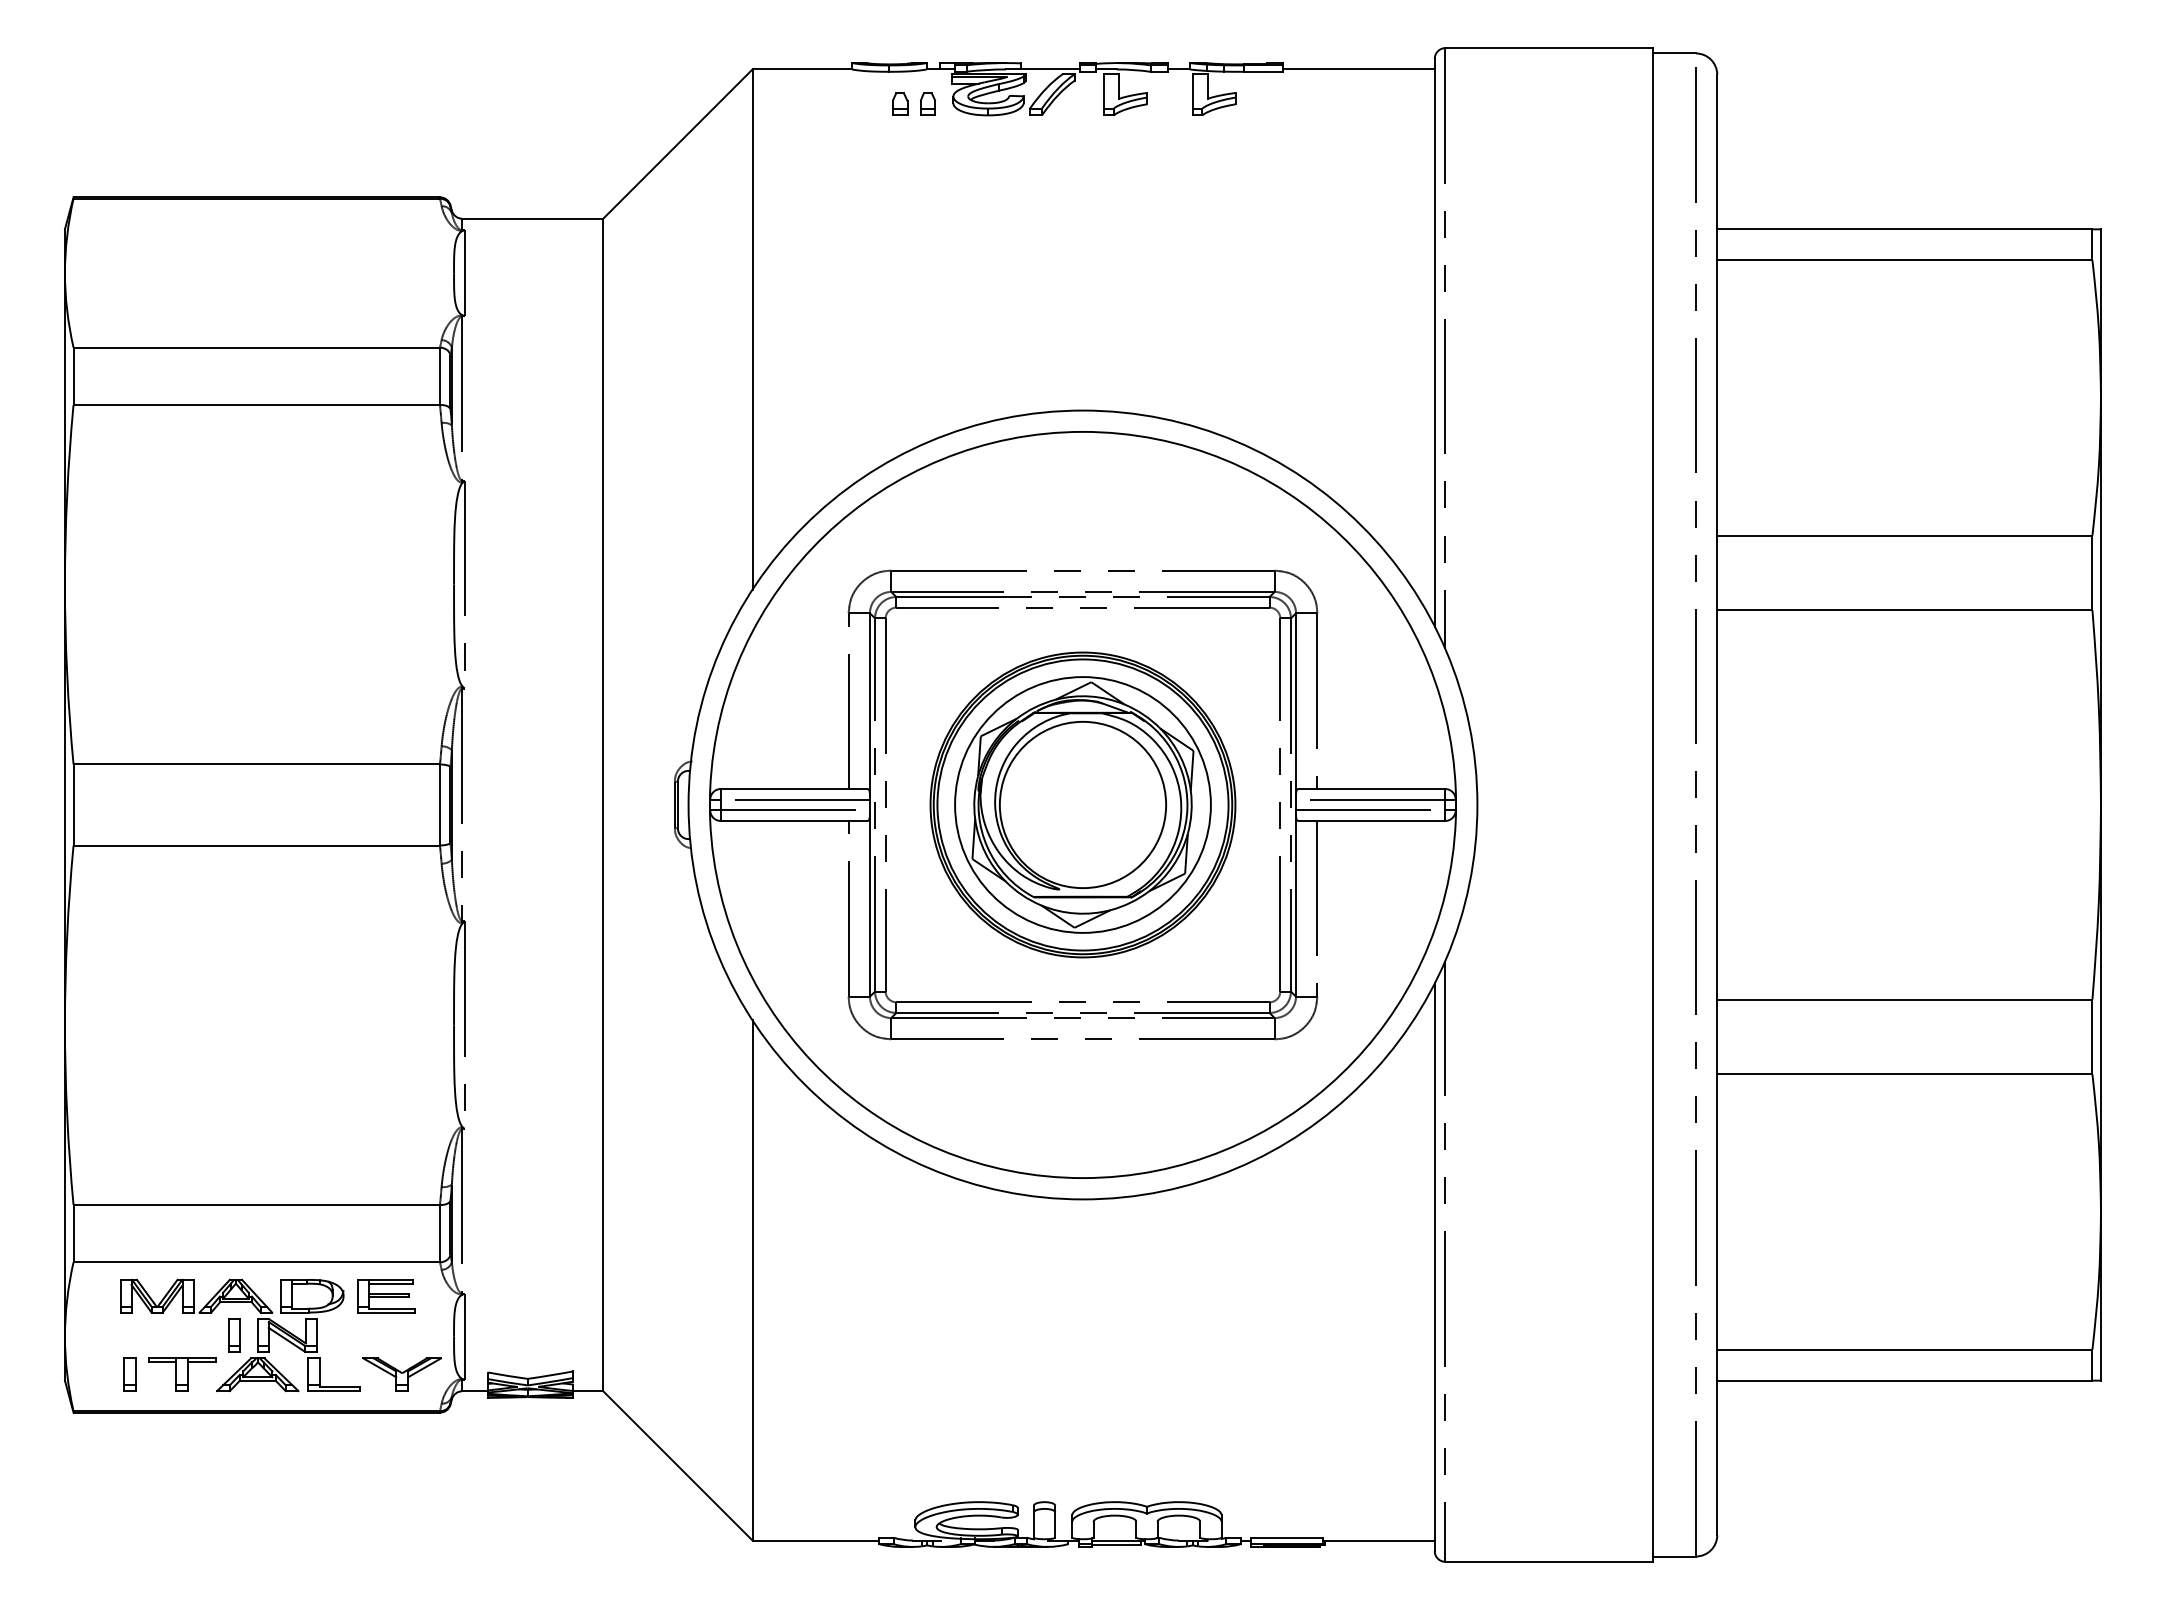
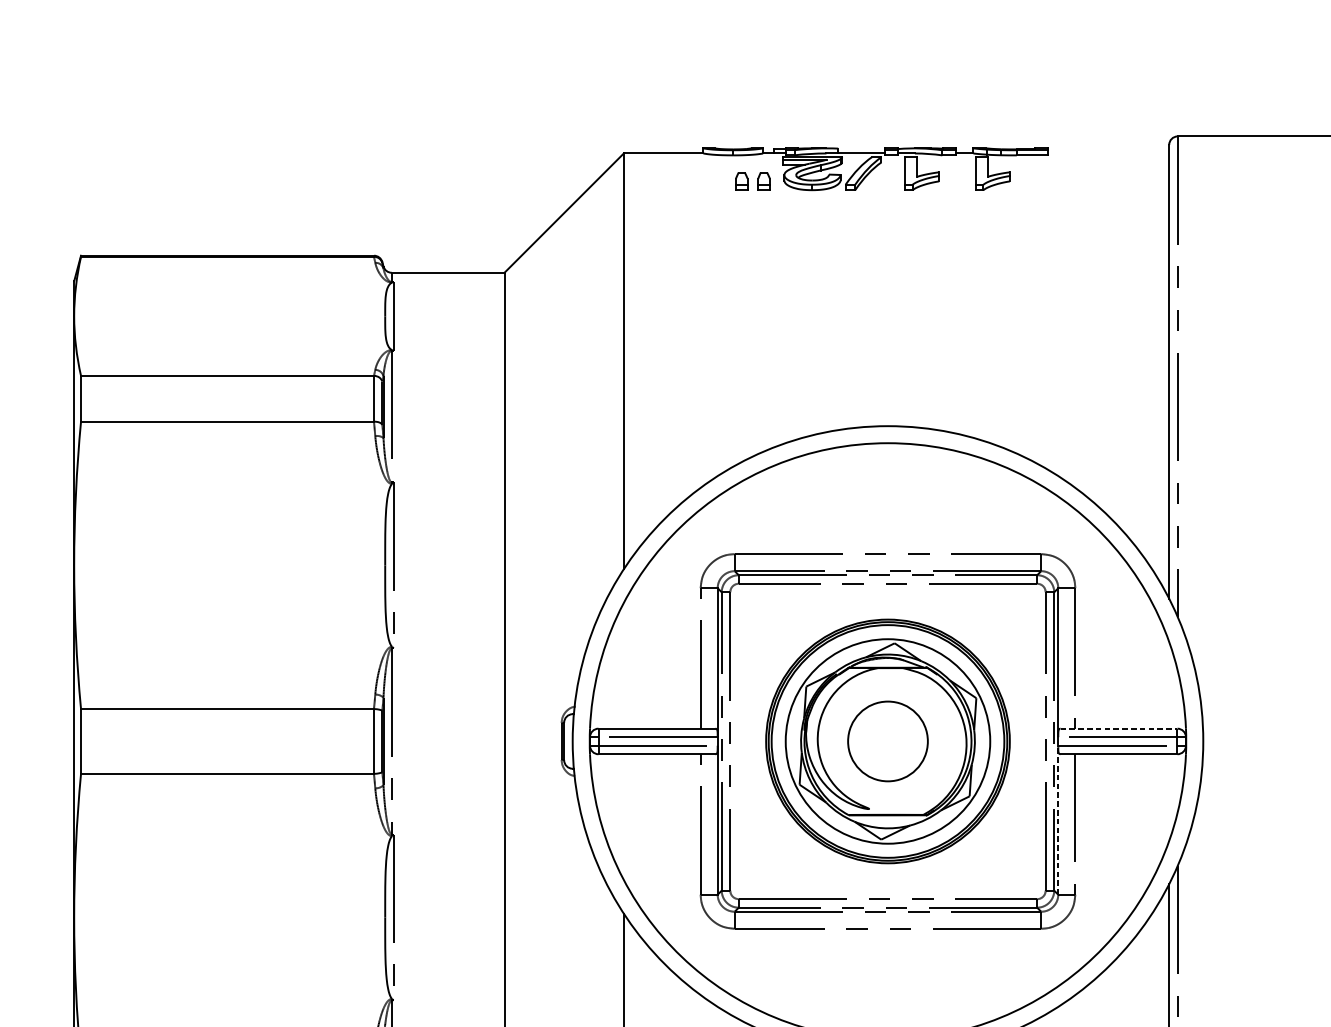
line: (1358, 69) -> (1108, 153), removed
line: (1372, 789) -> (1119, 729), solid -> dashed
circle: (1082, 804) -> (887, 741), size x0.6
line: (1296, 903) -> (1058, 820), solid -> dashed

